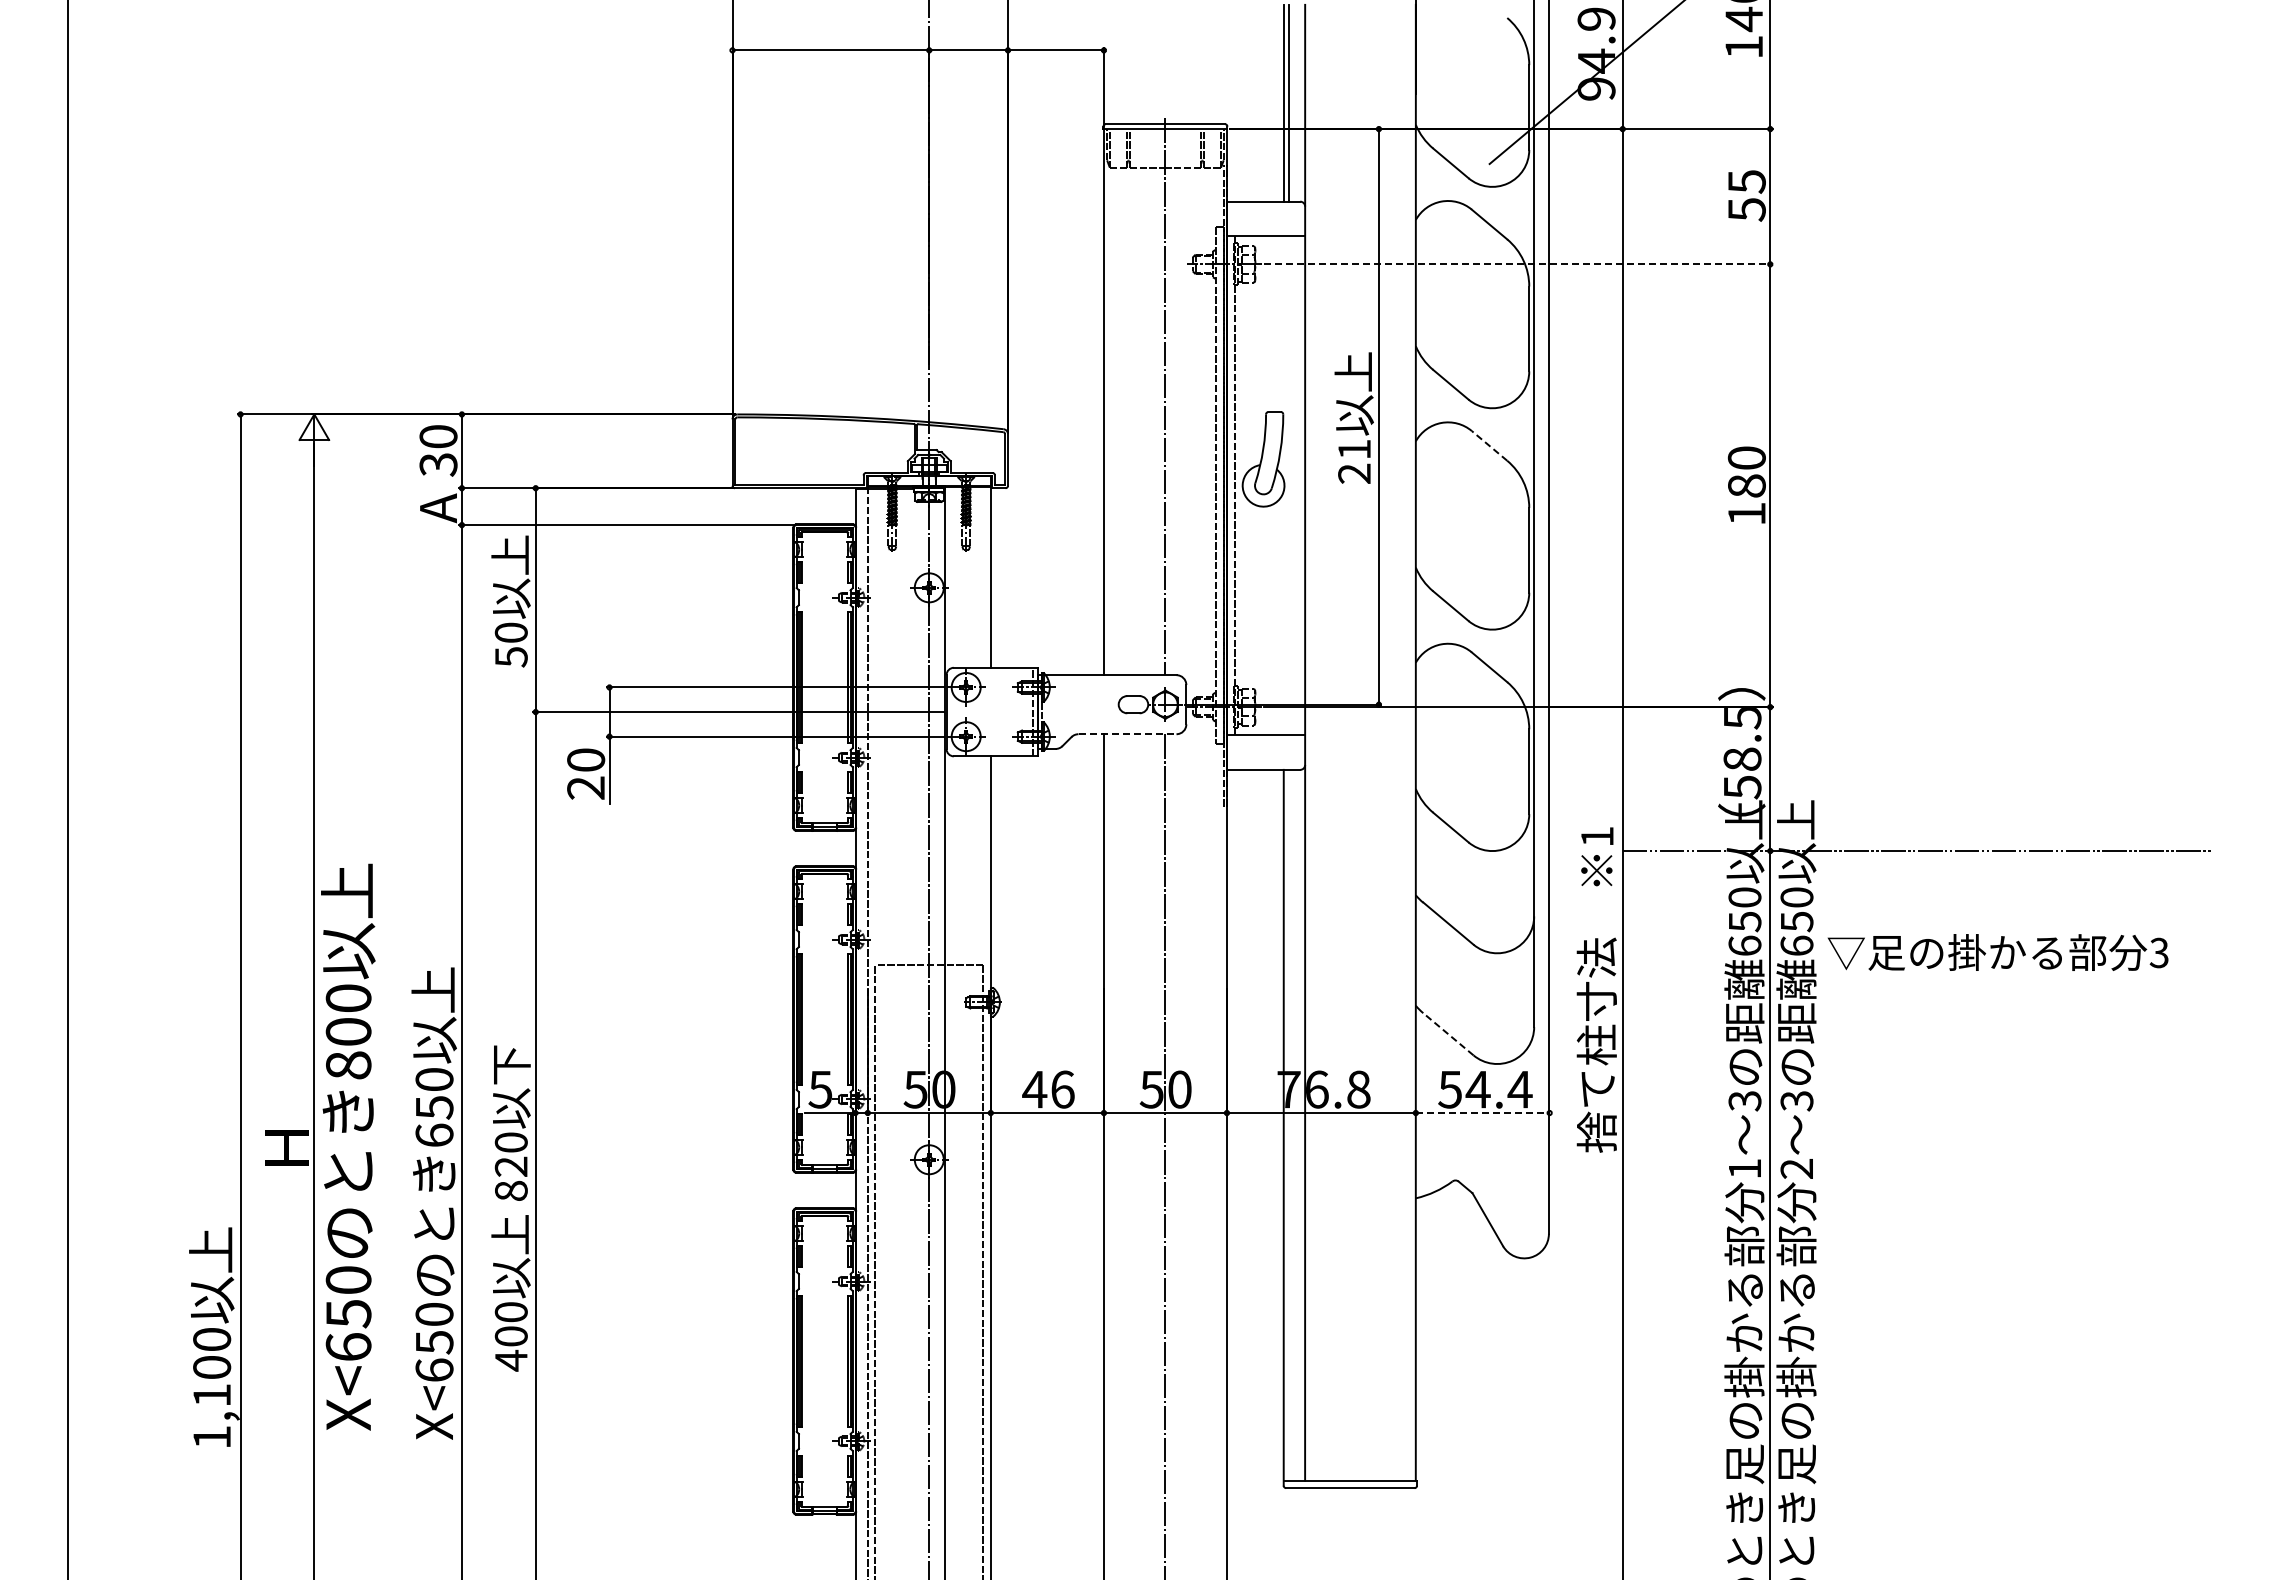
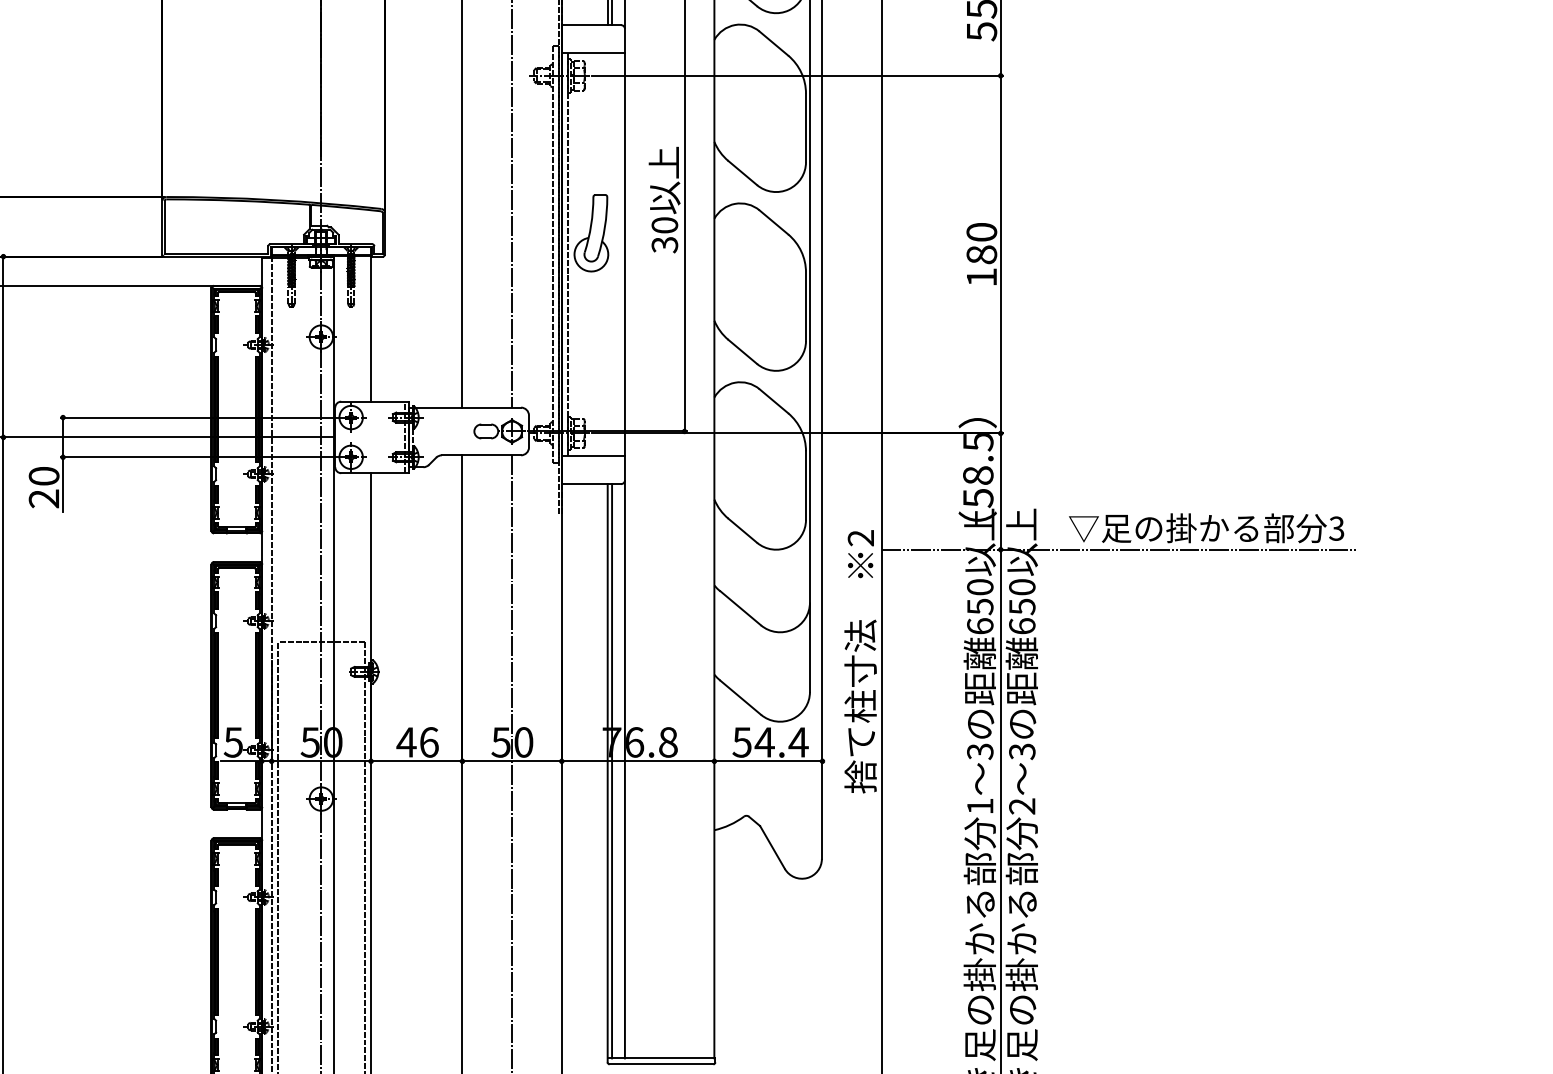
line: (1518, 264) -> (797, 75), dashed -> solid
line: (1489, 445) -> (773, 222), dashed -> solid
text: (1354, 461) -> (664, 235), 21 -> 30
line: (1127, 734) -> (481, 455), dashed -> solid
text: (1597, 836) -> (861, 537), 1 -> 2
text: (1997, 952) -> (1206, 528), moved
line: (1448, 1034) -> (740, 697), dashed -> solid
line: (1482, 1113) -> (768, 761), dashed -> solid
line: (1289, 1124) -> (612, 770), added

